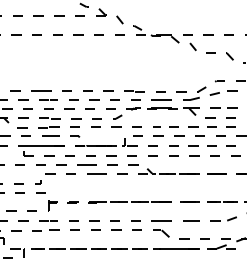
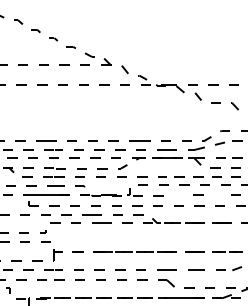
line: (174, 144) -> (179, 194), removed
line: (211, 144) -> (216, 194), removed

